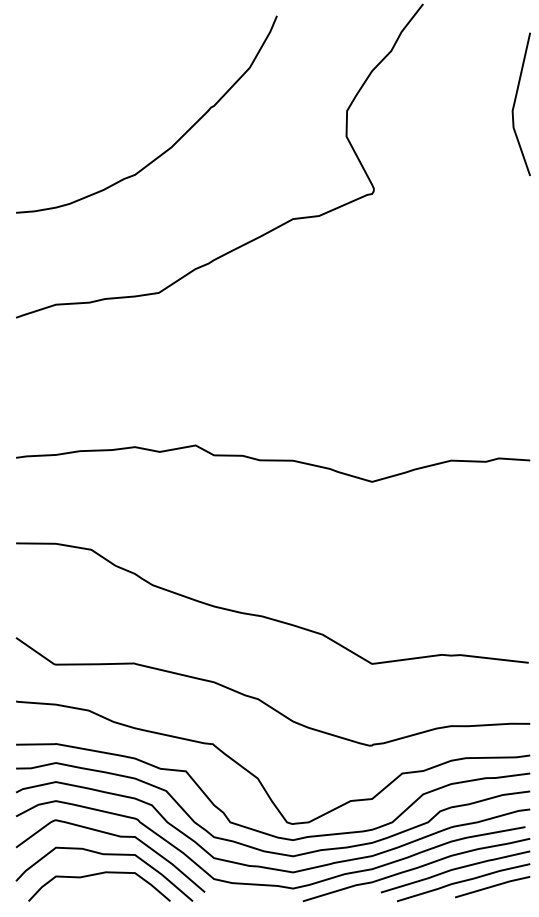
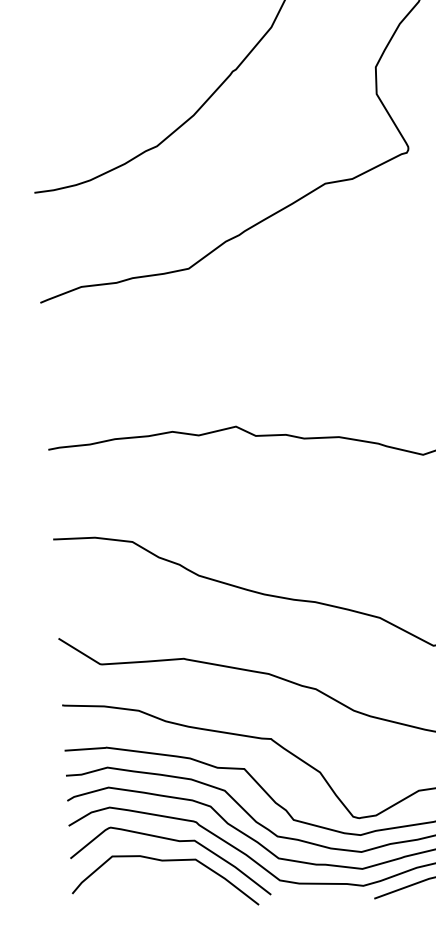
curve: (96, 875) -> (156, 883), removed

